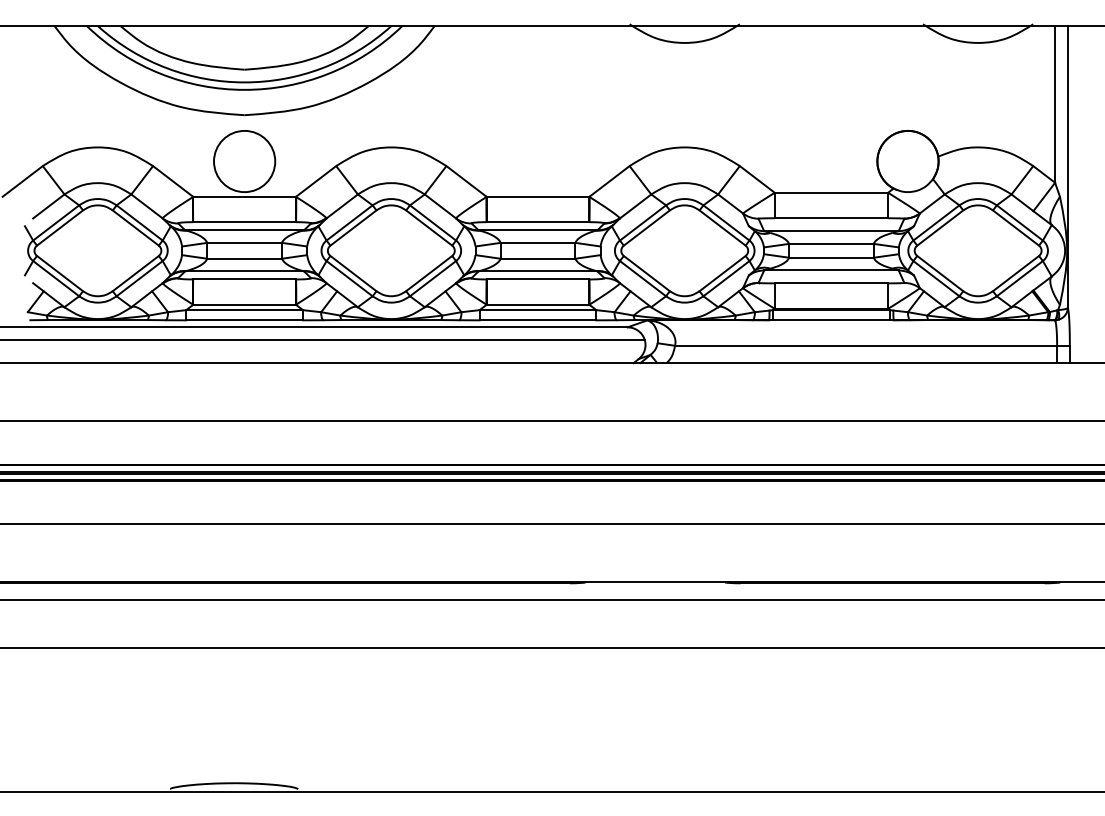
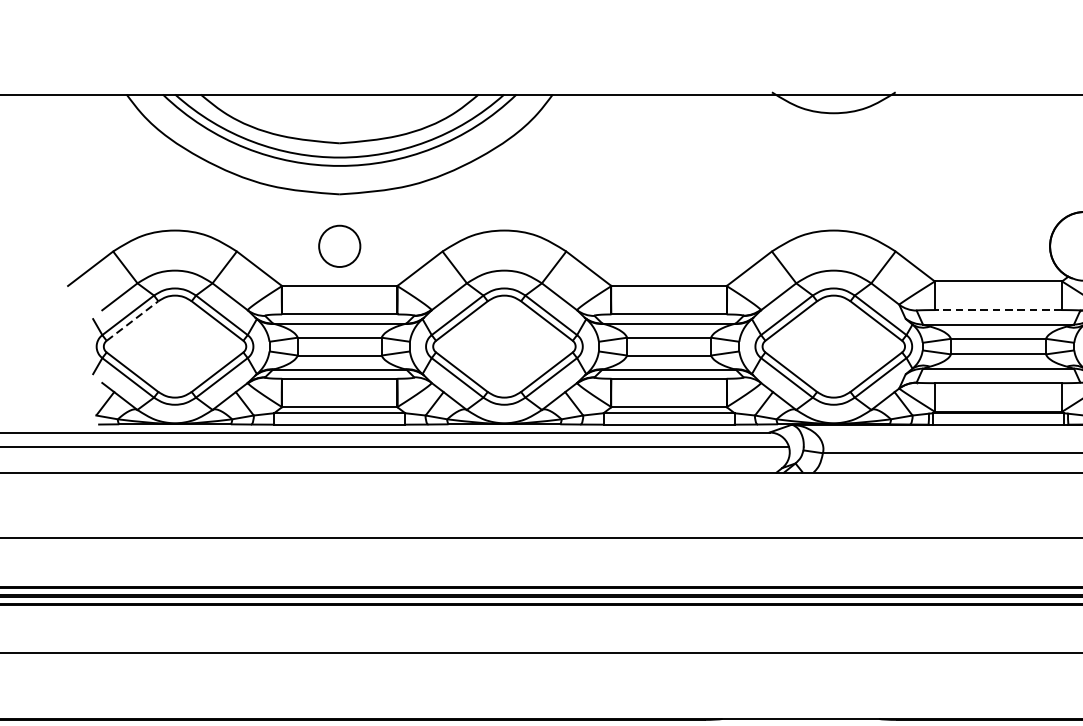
circle: (244, 161) -> (339, 246), size x0.6
line: (831, 218) -> (998, 310), solid -> dashed
line: (60, 228) -> (133, 321), solid -> dashed

